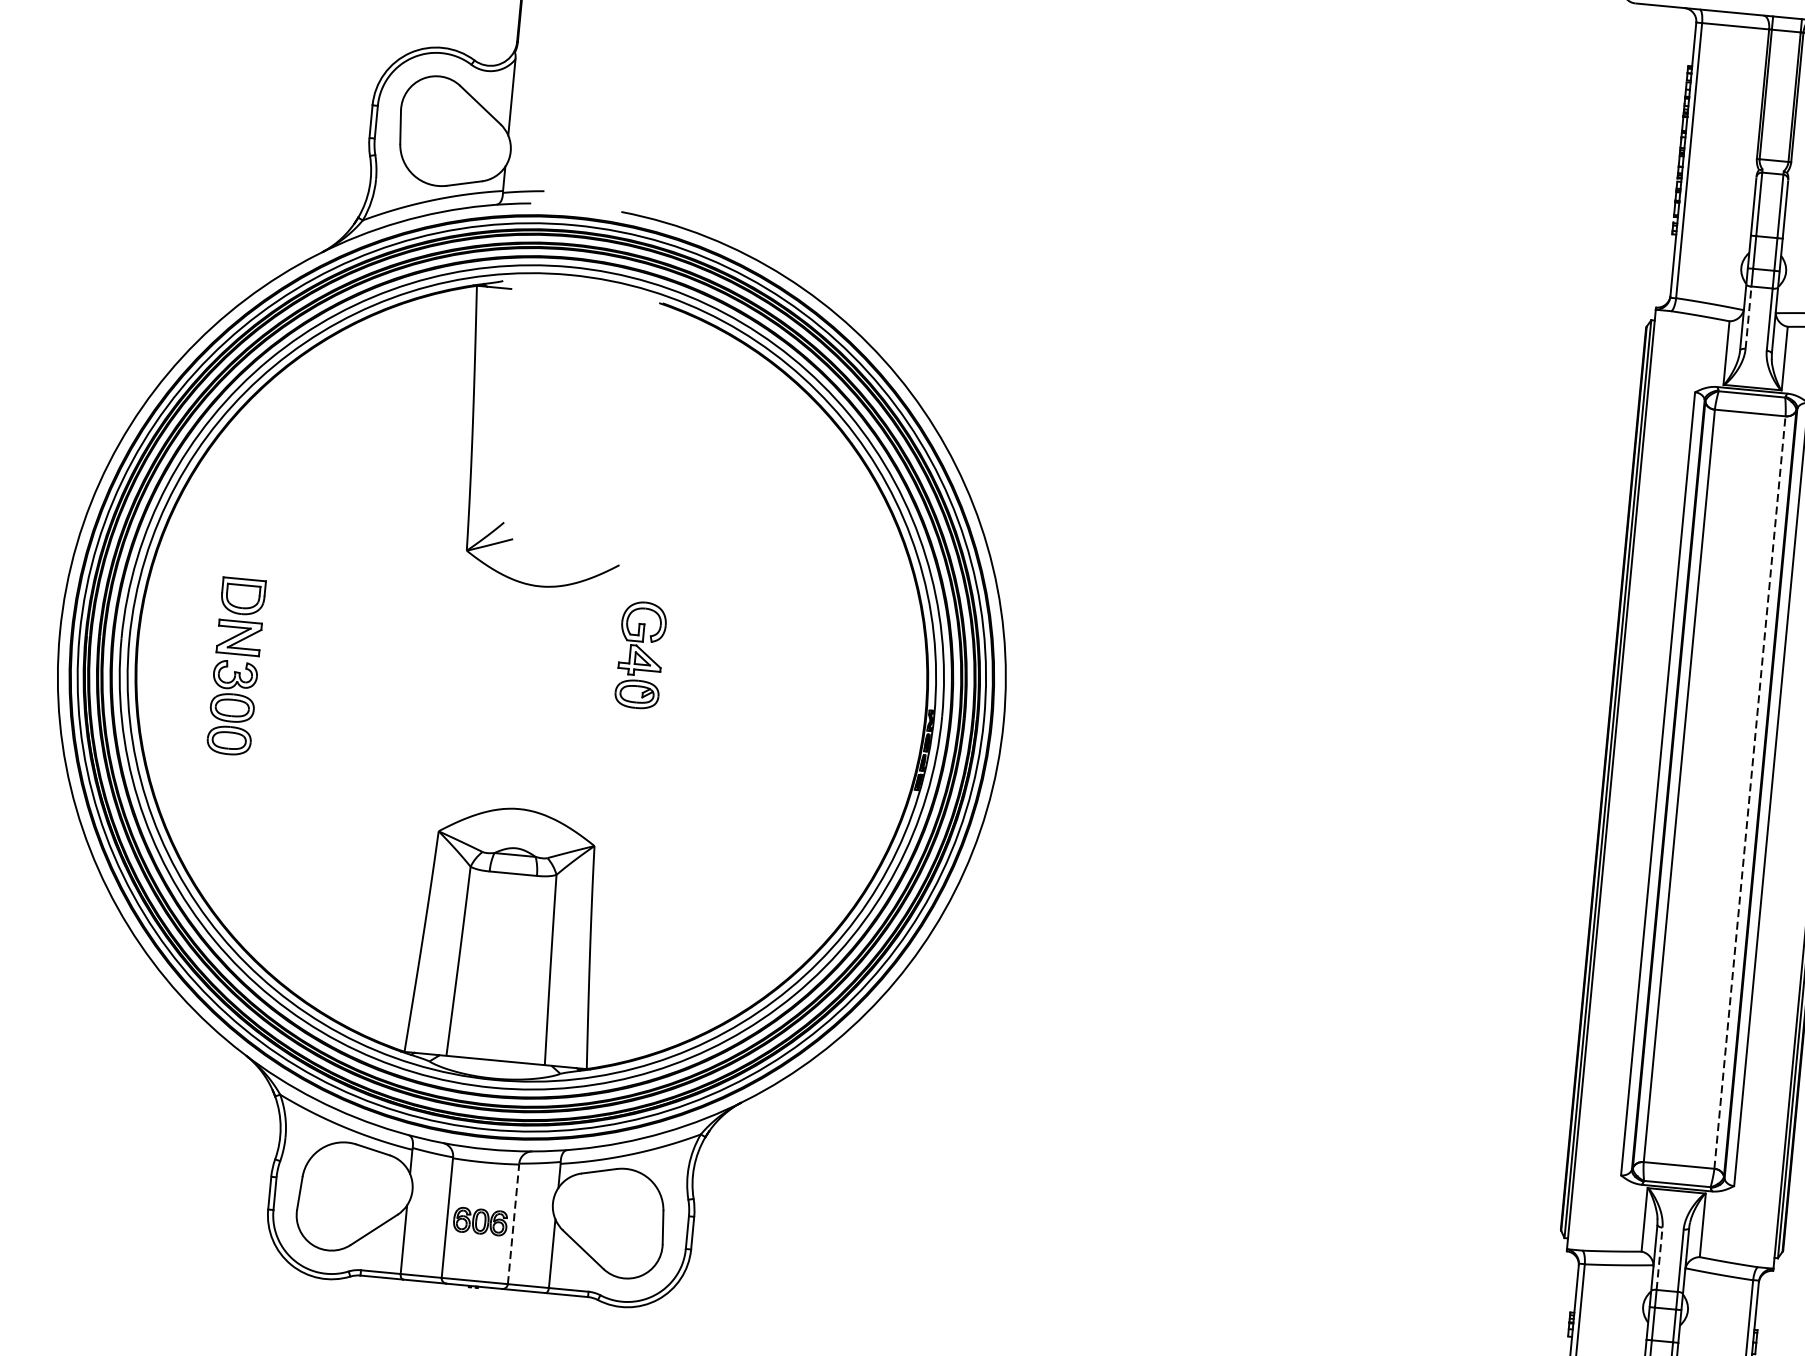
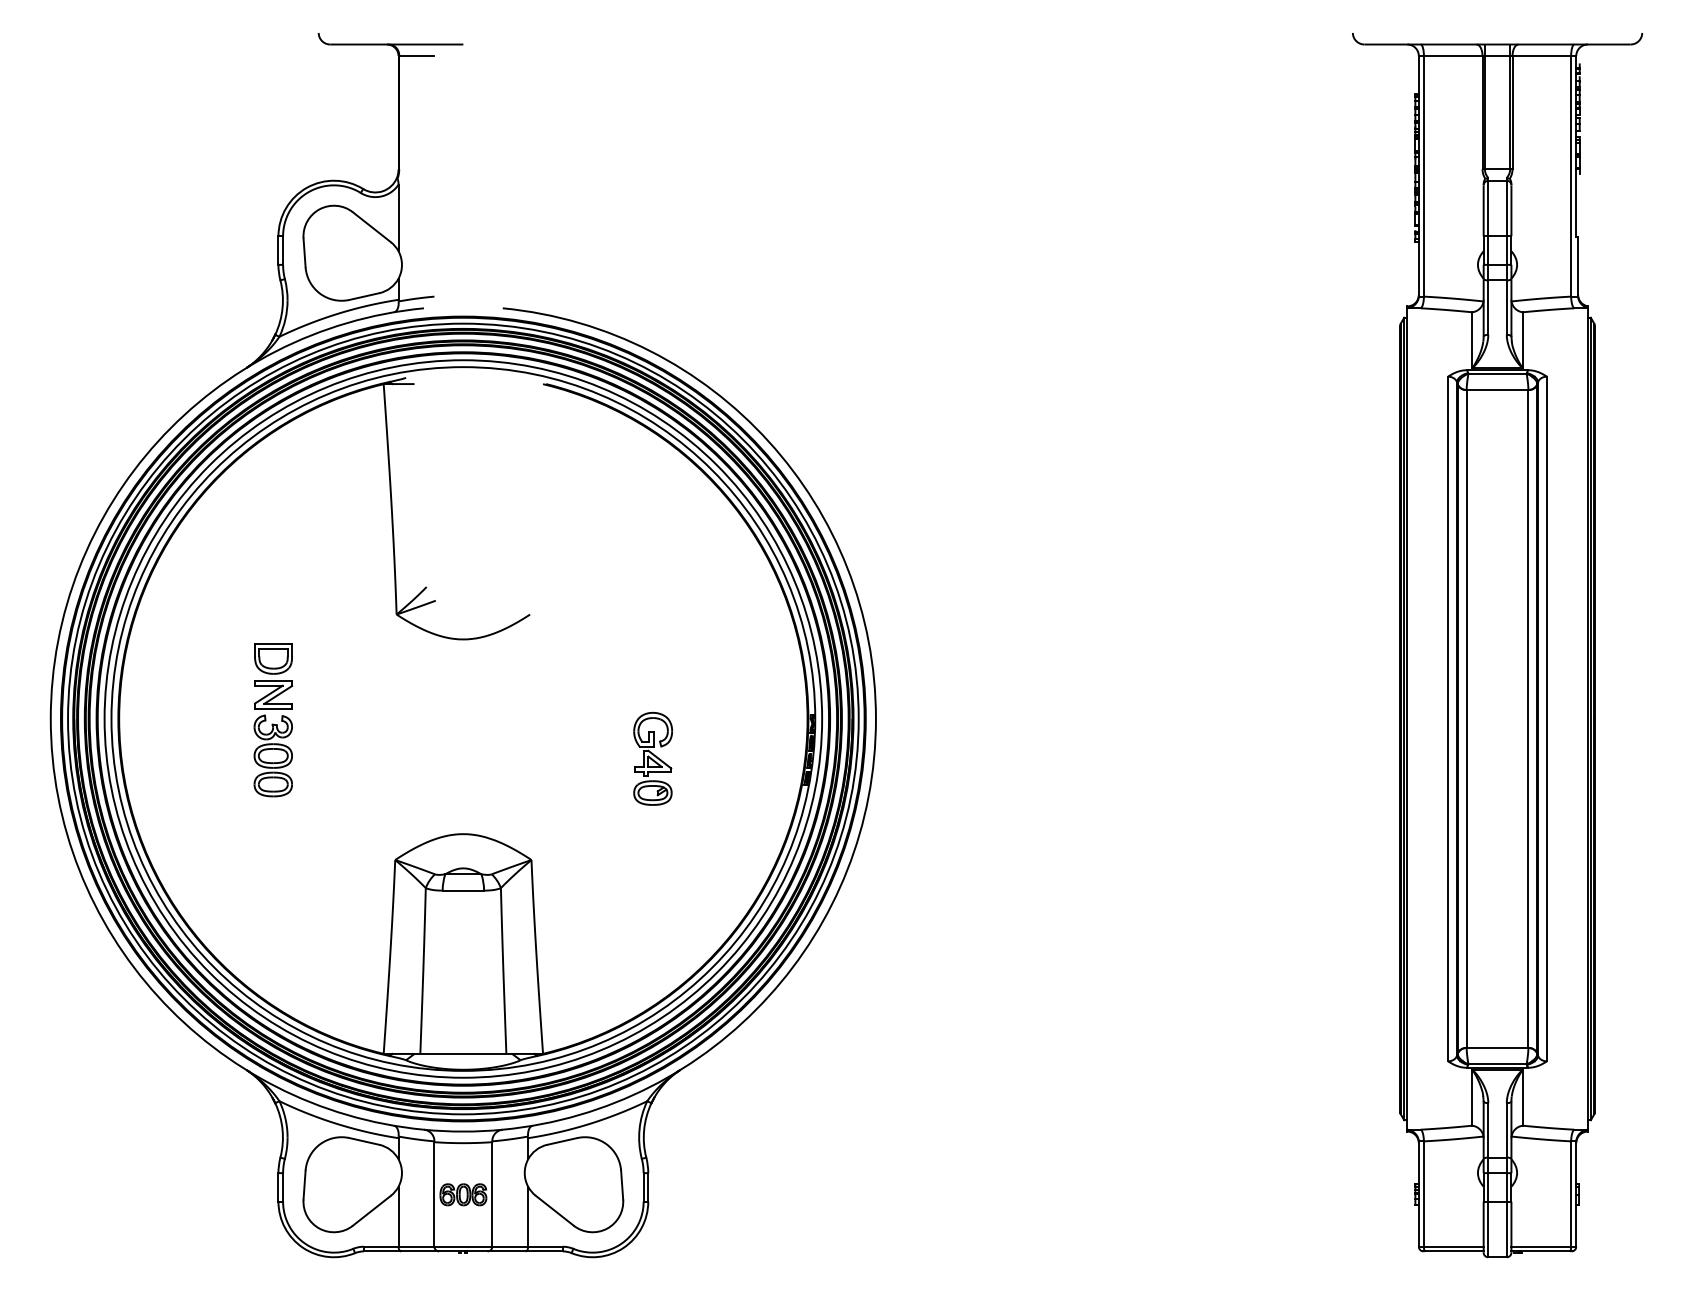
line: (1748, 317) -> (1488, 307), dashed -> solid
part: (641, 654) -> (653, 758), moved
part: (236, 667) -> (273, 720), moved
line: (1749, 793) -> (1528, 719), dashed -> solid
line: (513, 1223) -> (492, 1193), dashed -> solid
line: (1659, 1257) -> (1488, 1129), dashed -> solid

